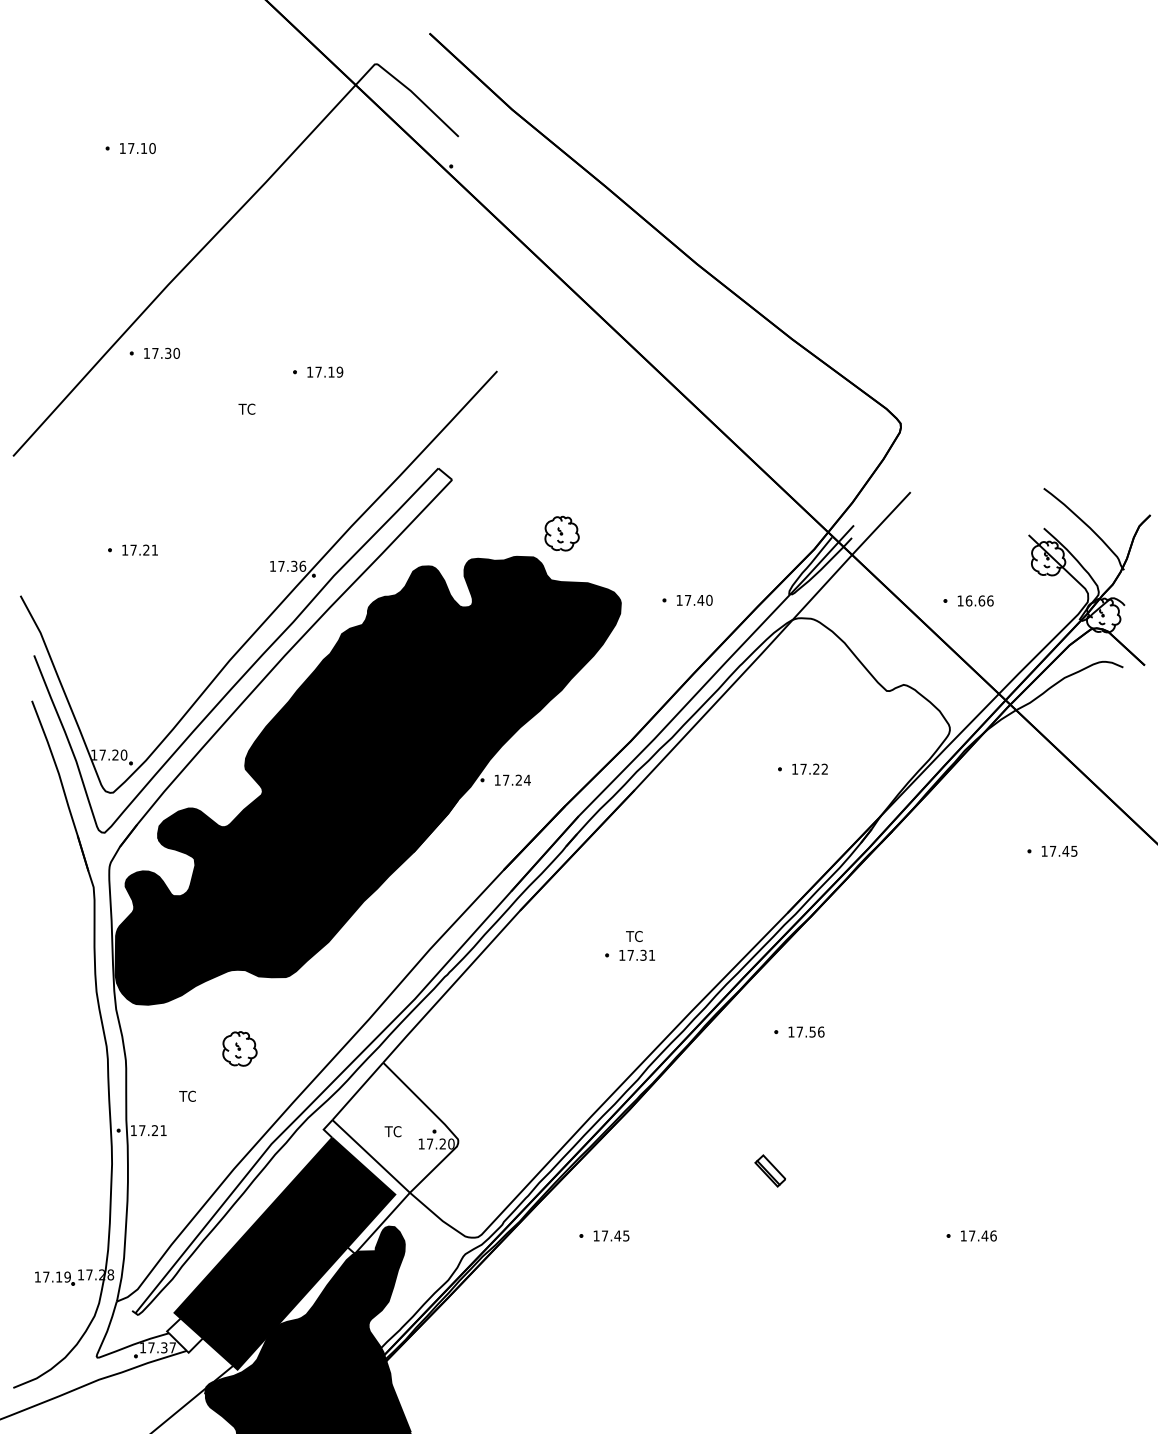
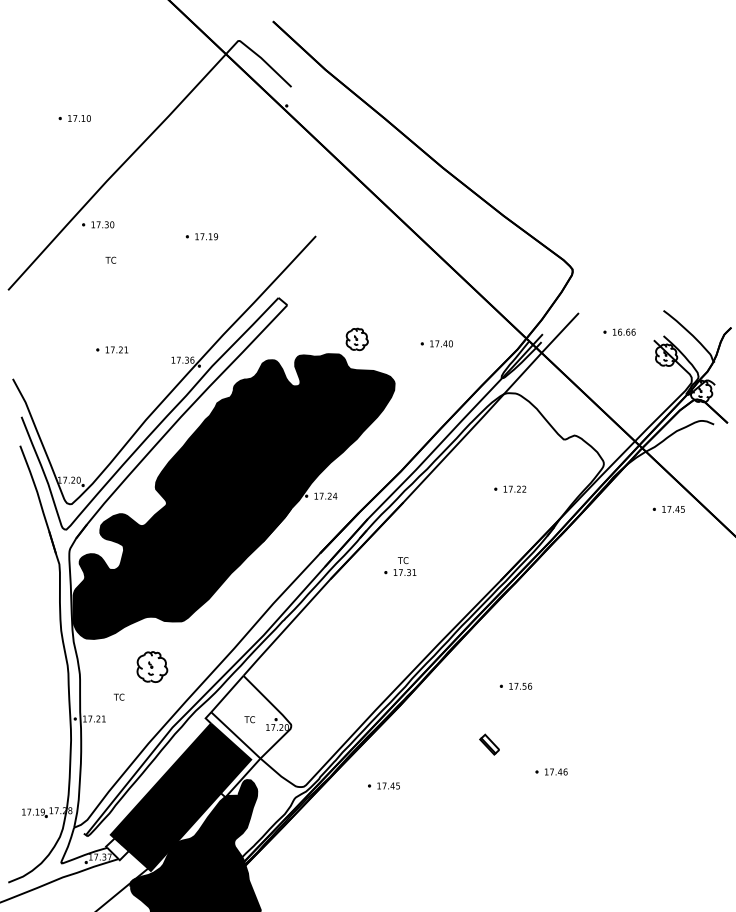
part: (129, 148) -> (74, 118), moved
text: (246, 407) -> (110, 259), moved
part: (133, 549) -> (112, 349), moved
part: (686, 599) -> (436, 343), moved
part: (968, 599) -> (619, 331), moved
part: (1051, 851) -> (668, 509), moved
part: (630, 945) -> (400, 566), moved
part: (798, 1030) -> (515, 685), moved
part: (240, 1048) -> (152, 666), size x1.4
part: (971, 1235) -> (551, 771), moved

